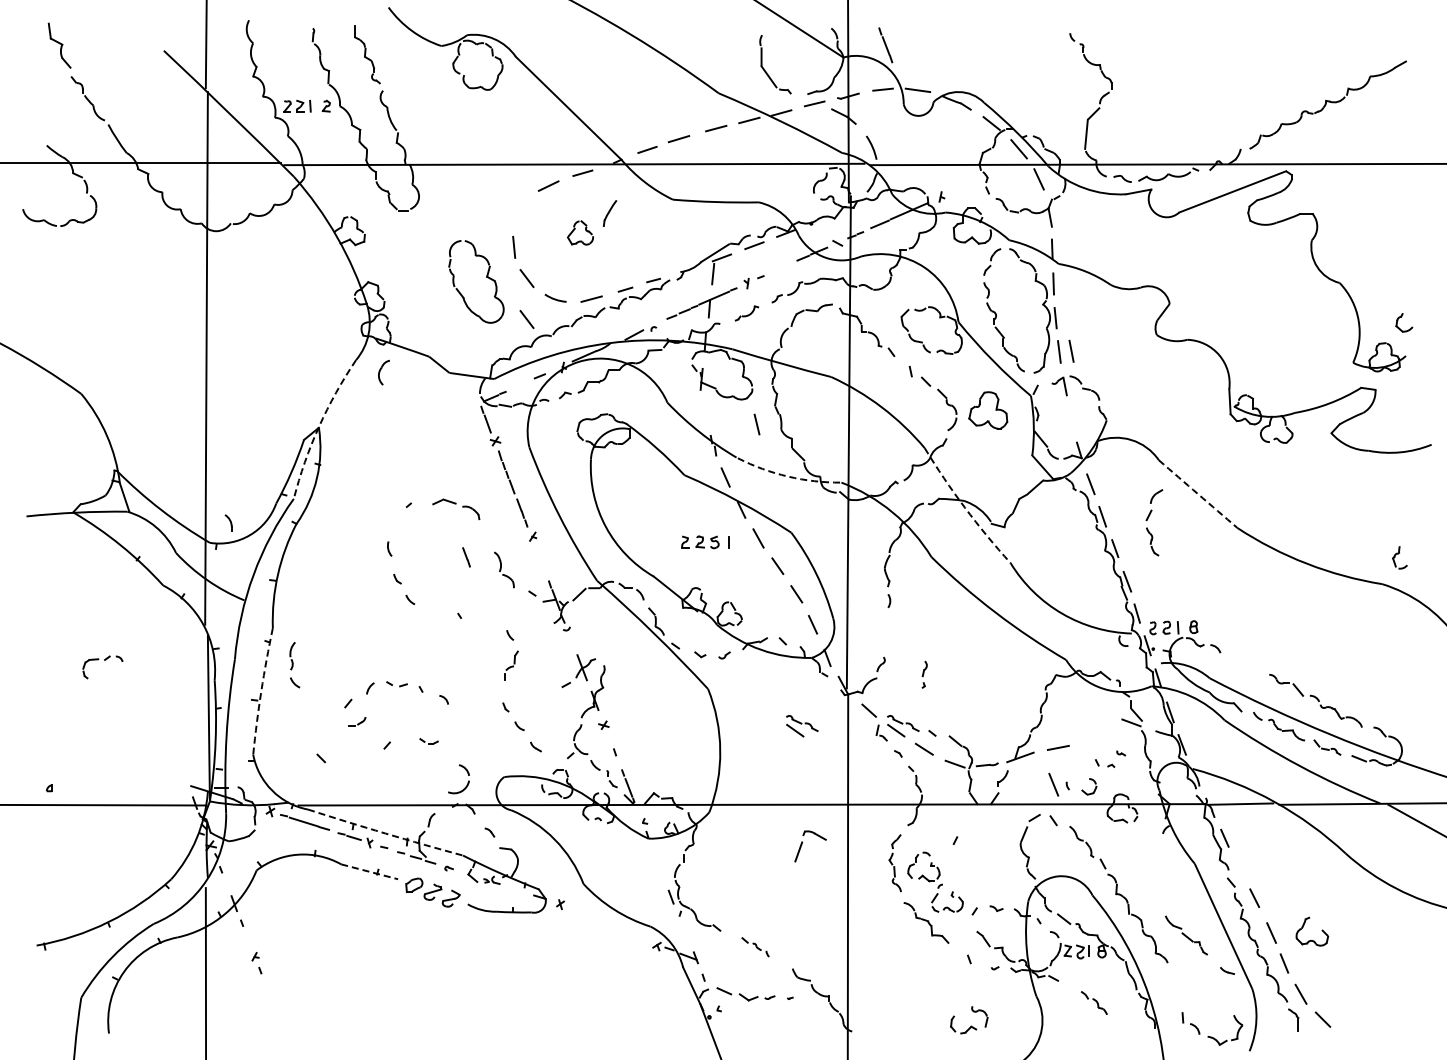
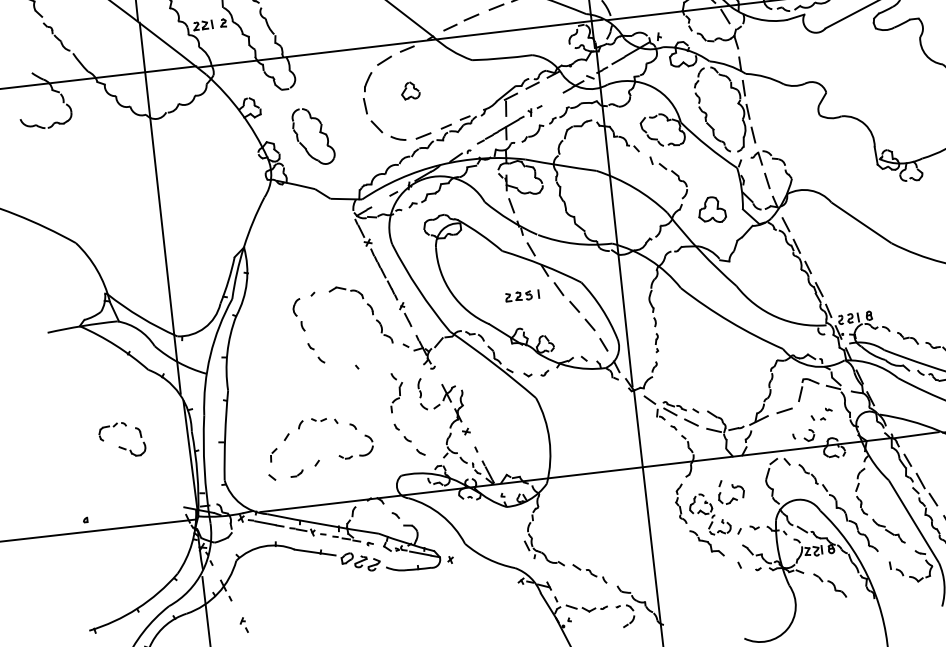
part: (609, 213) -> (367, 82), moved
part: (486, 277) -> (320, 132), moved
part: (746, 313) -> (532, 133), size x1.43
line: (526, 319) -> (379, 155), removed
line: (1071, 350) -> (767, 180), moved
part: (383, 372) -> (296, 307), moved
part: (988, 410) -> (712, 210), moved
line: (756, 424) -> (511, 205), moved
arc: (319, 426) -> (244, 246), dashed -> solid
arc: (788, 476) -> (574, 243), dashed -> solid
arc: (1198, 494) -> (861, 223), dashed -> solid
arc: (964, 507) -> (699, 251), dashed -> solid
part: (1148, 519) -> (857, 490), moved
part: (228, 522) -> (370, 308), moved
line: (466, 557) -> (408, 320), moved
part: (294, 665) -> (422, 394), moved
part: (511, 665) -> (397, 397), size x1.43
part: (1244, 665) -> (907, 338), added
part: (924, 674) -> (656, 342), moved
arc: (261, 691) -> (225, 435), dashed -> solid
part: (125, 696) -> (131, 450), added
part: (357, 721) -> (297, 473), moved
part: (326, 726) -> (273, 454), added
part: (802, 726) -> (604, 416), removed
part: (466, 784) -> (371, 448), moved
line: (1053, 784) -> (920, 480), moved
arc: (385, 833) -> (323, 524), dashed -> solid
part: (803, 842) -> (803, 387), moved
line: (370, 871) -> (315, 552), dashed -> solid
line: (518, 890) -> (420, 553), added
part: (755, 947) -> (589, 574), size x1.67
part: (1094, 1002) -> (830, 585), size x1.67
part: (810, 1013) -> (633, 615), added
part: (969, 1020) -> (731, 494), moved
part: (1211, 1036) -> (911, 576), moved

